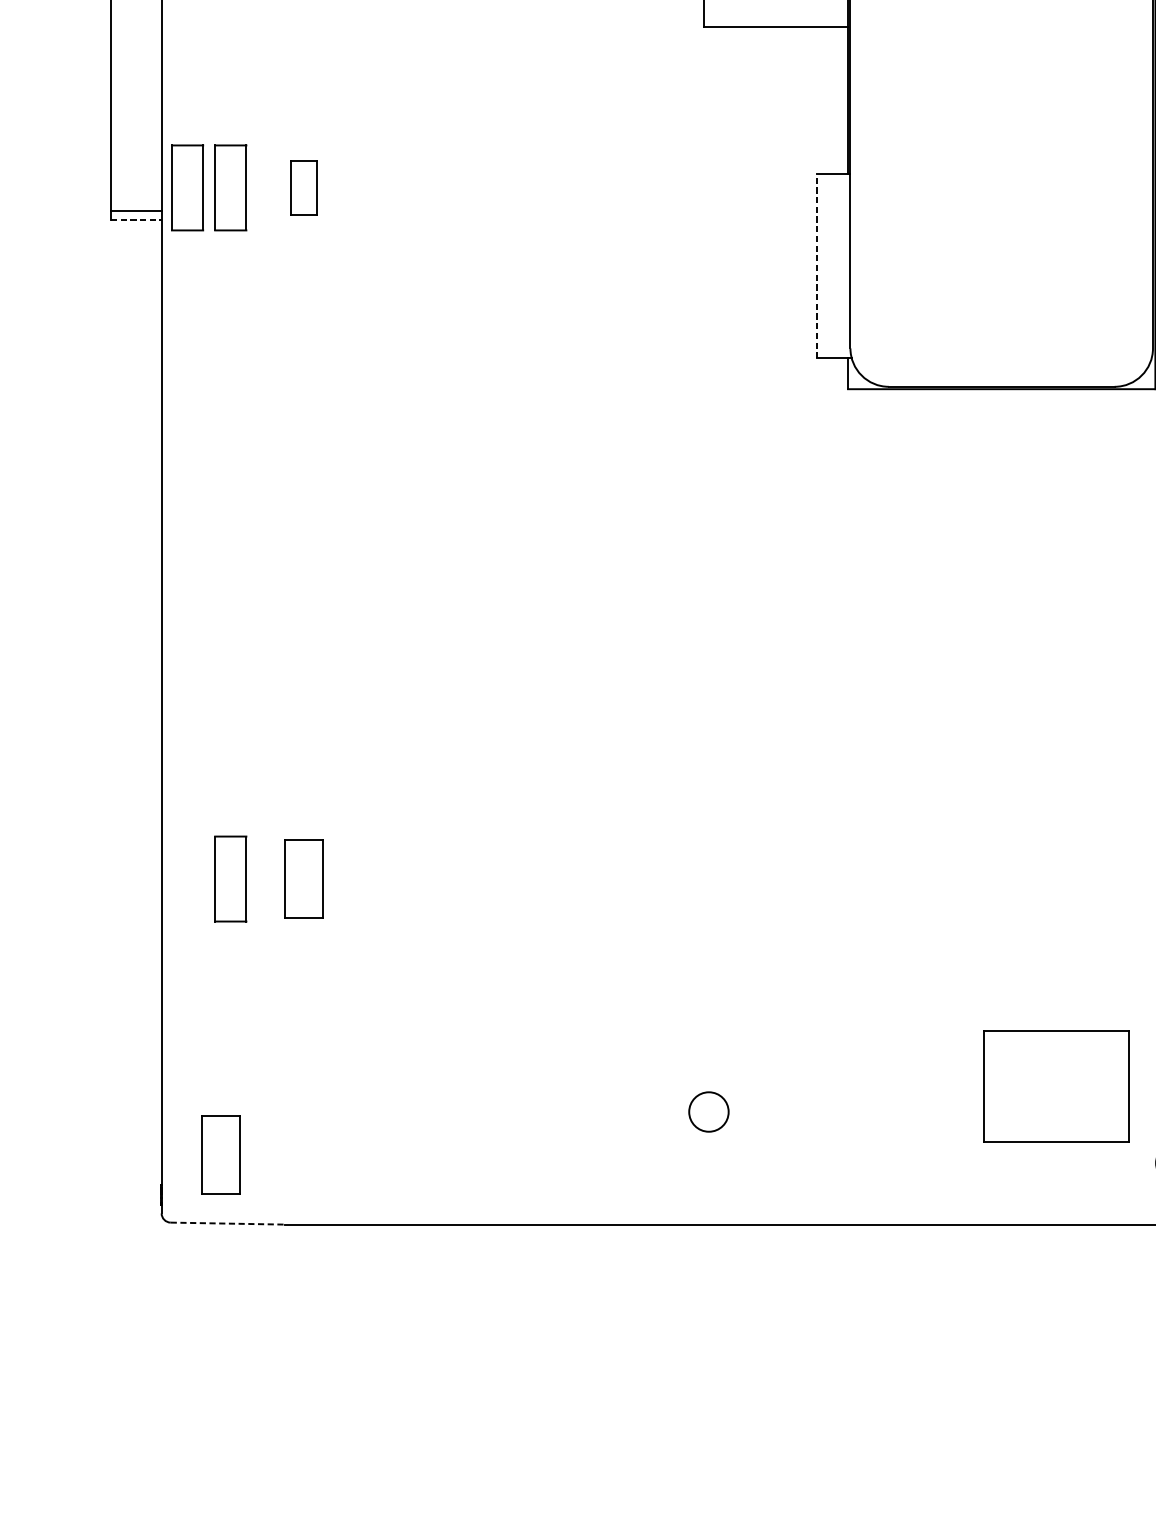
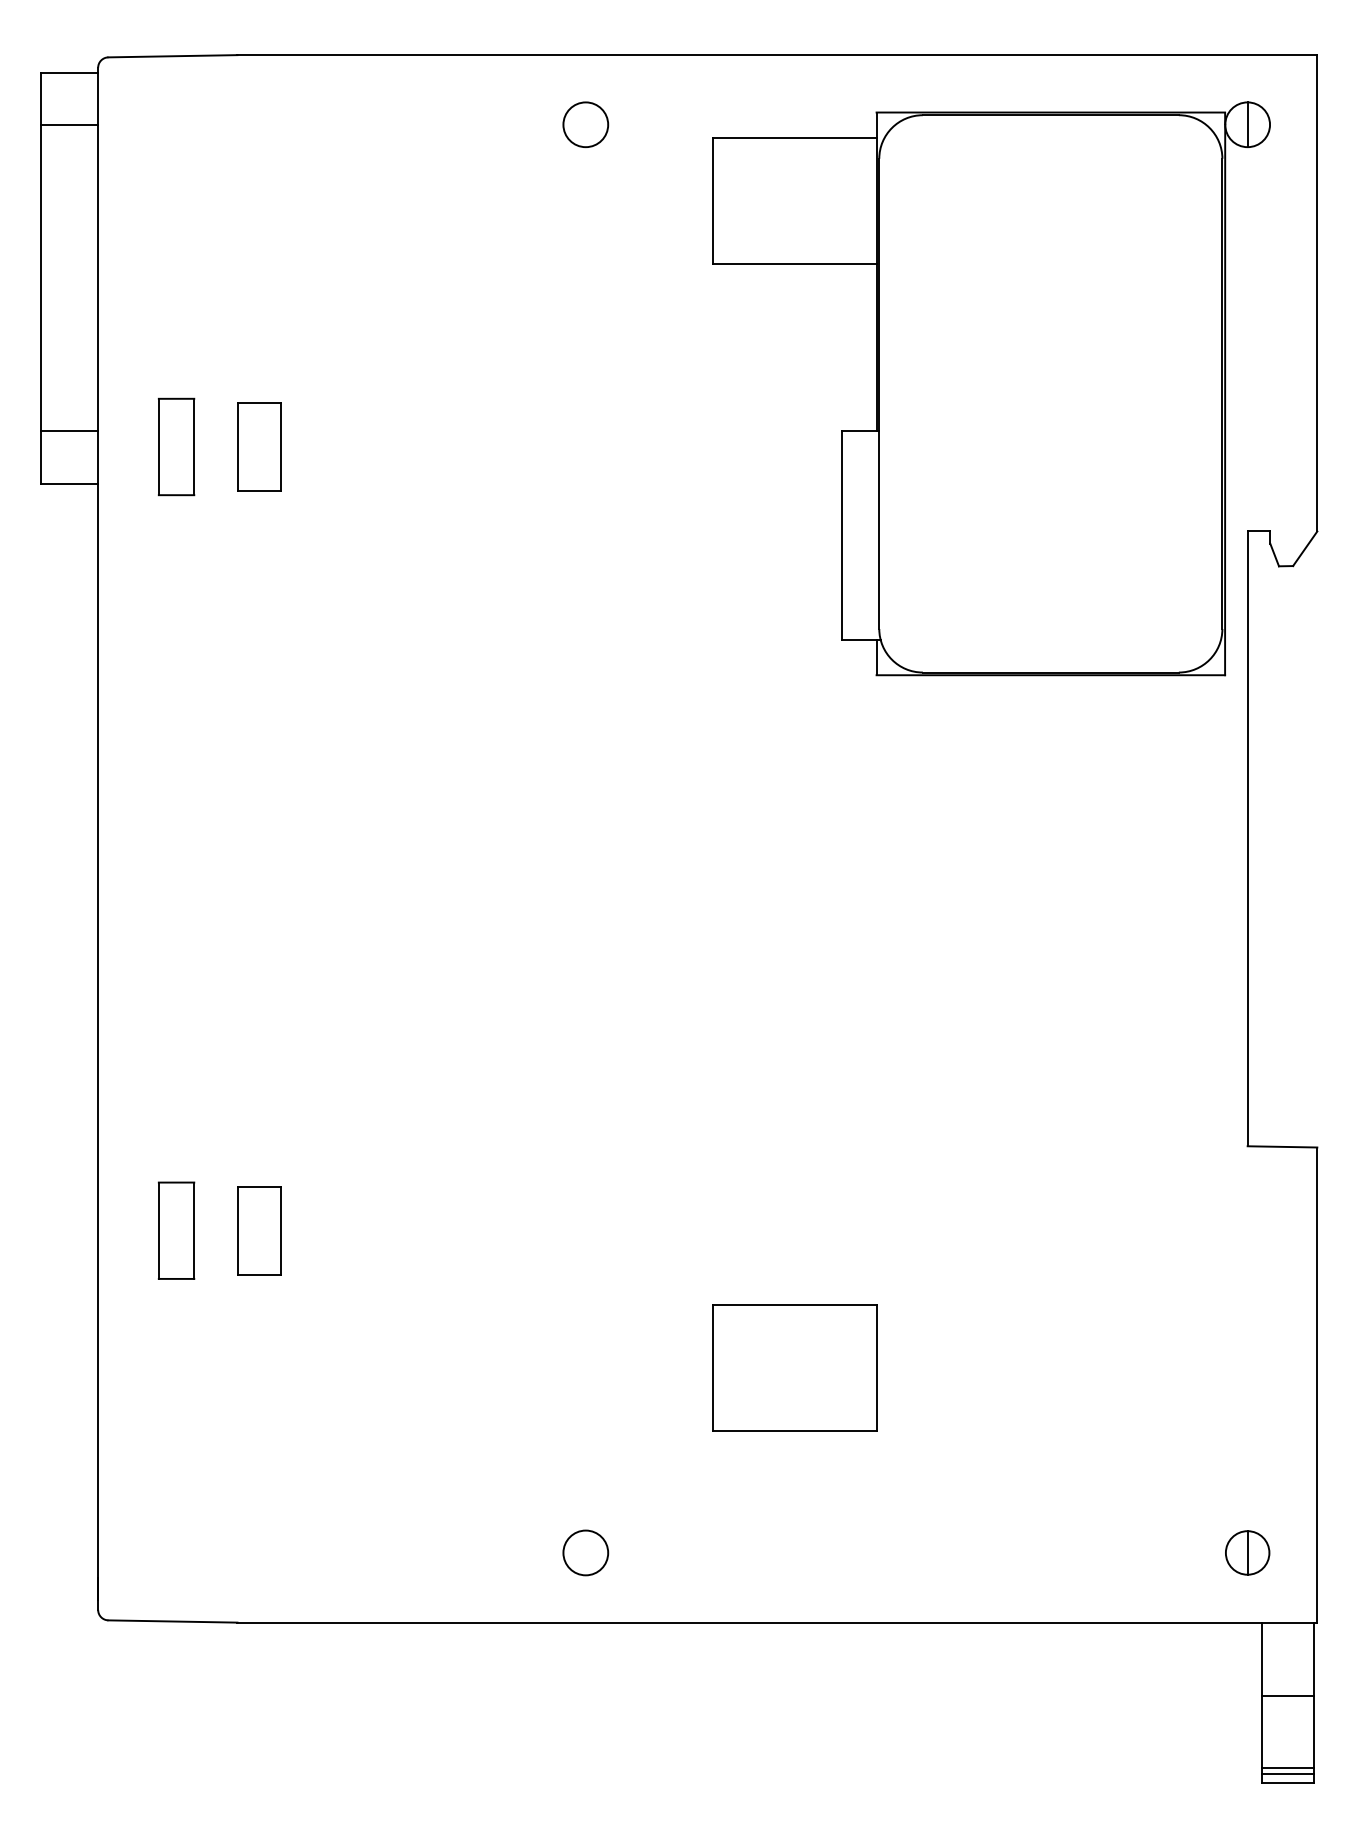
part: (187, 187) -> (127, 446), removed
part: (303, 187) -> (259, 446), size x1.43
line: (136, 211) -> (69, 431), moved
line: (136, 220) -> (69, 483), dashed -> solid
line: (817, 265) -> (841, 535), dashed -> solid
part: (1056, 1086) -> (794, 1367), moved
circle: (708, 1111) -> (585, 1552), moved
part: (221, 1154) -> (165, 1543), removed
line: (227, 1223) -> (172, 1621), dashed -> solid

